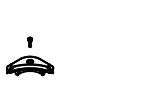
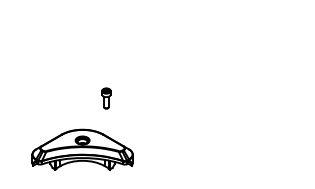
part: (29, 41) -> (105, 96), moved

